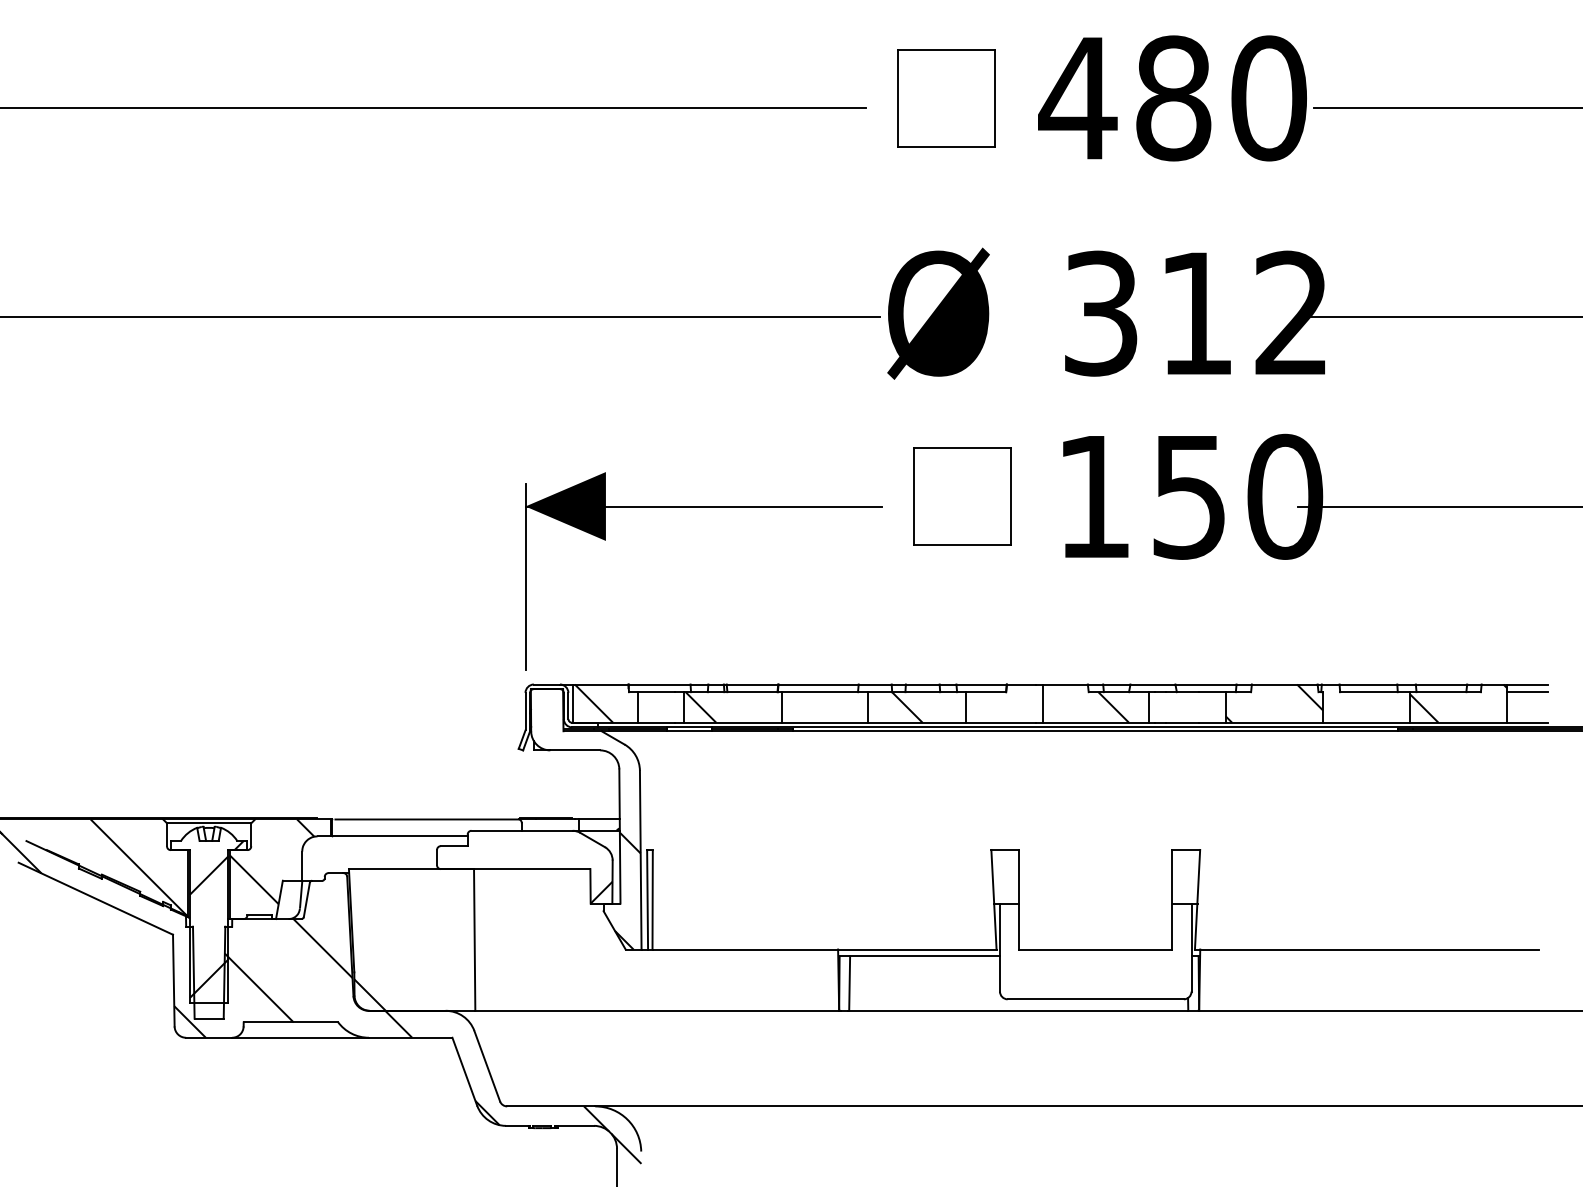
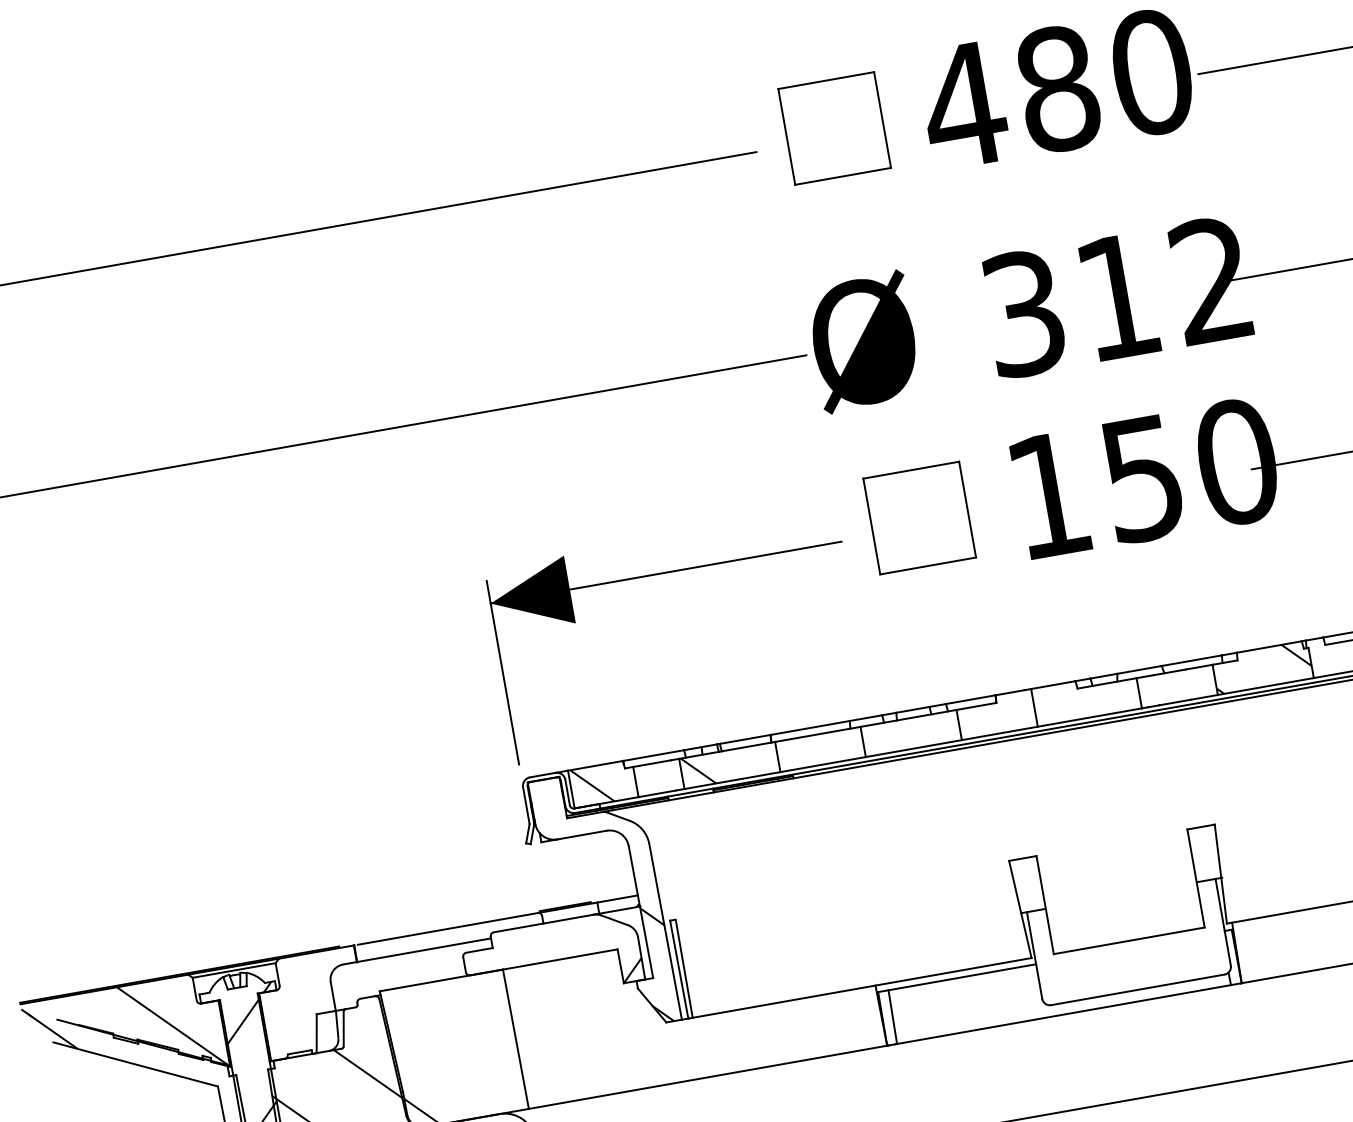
hatch: (907, 707) -> (901, 735), removed
hatch: (1113, 707) -> (1104, 699), removed
hatch: (271, 861) -> (302, 997), removed

